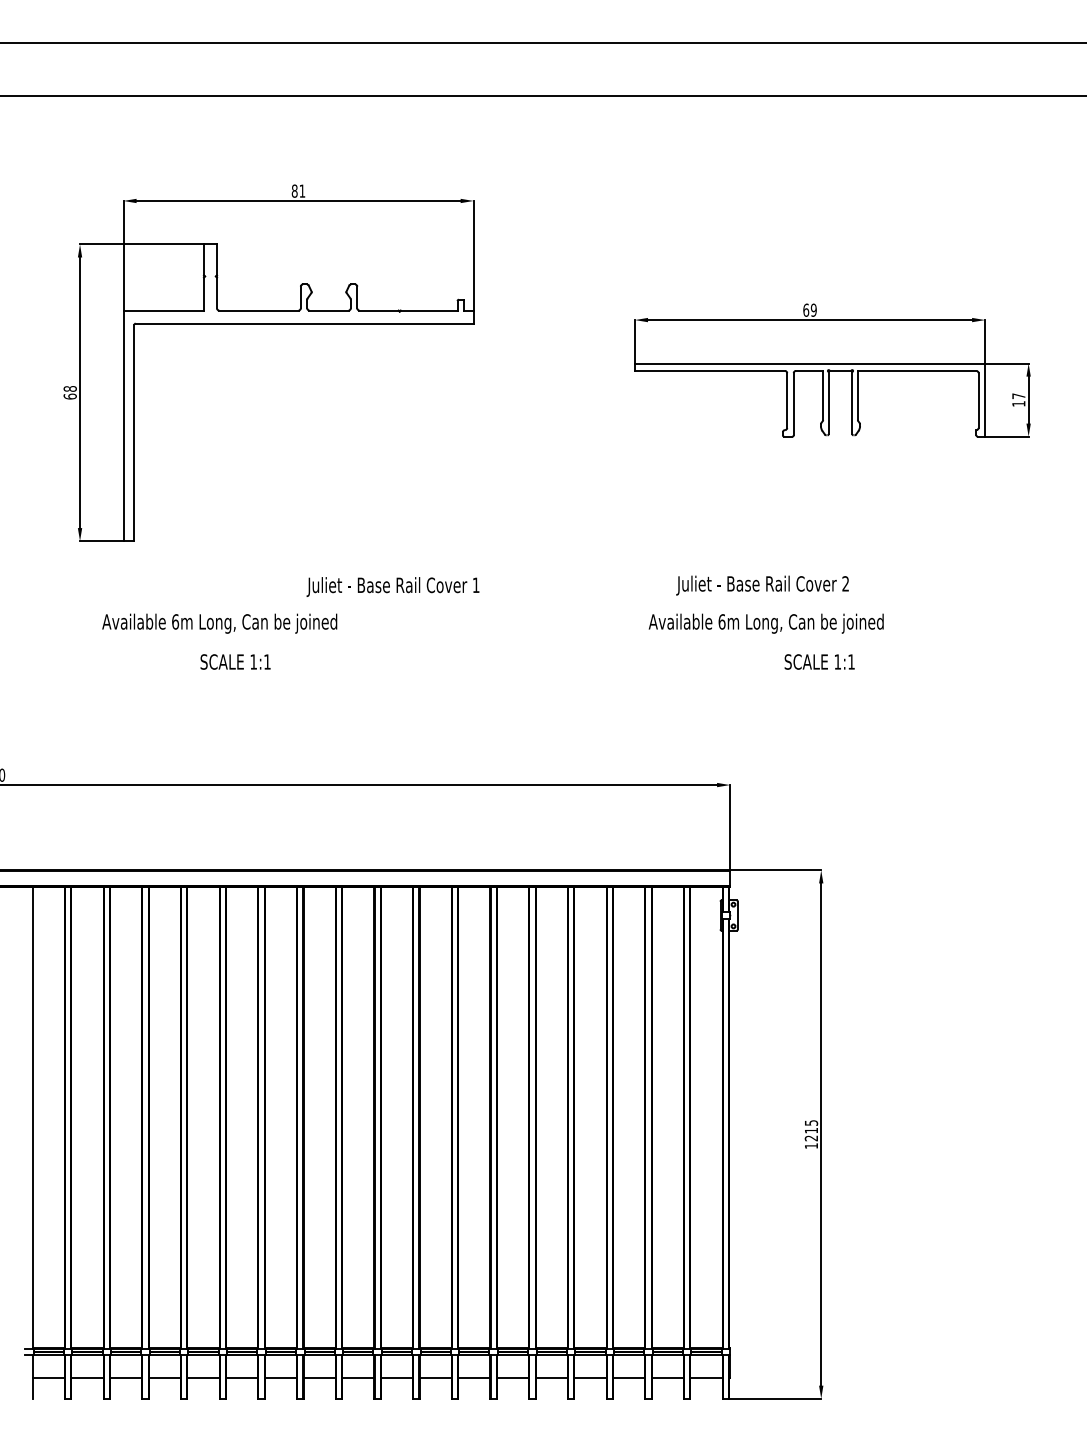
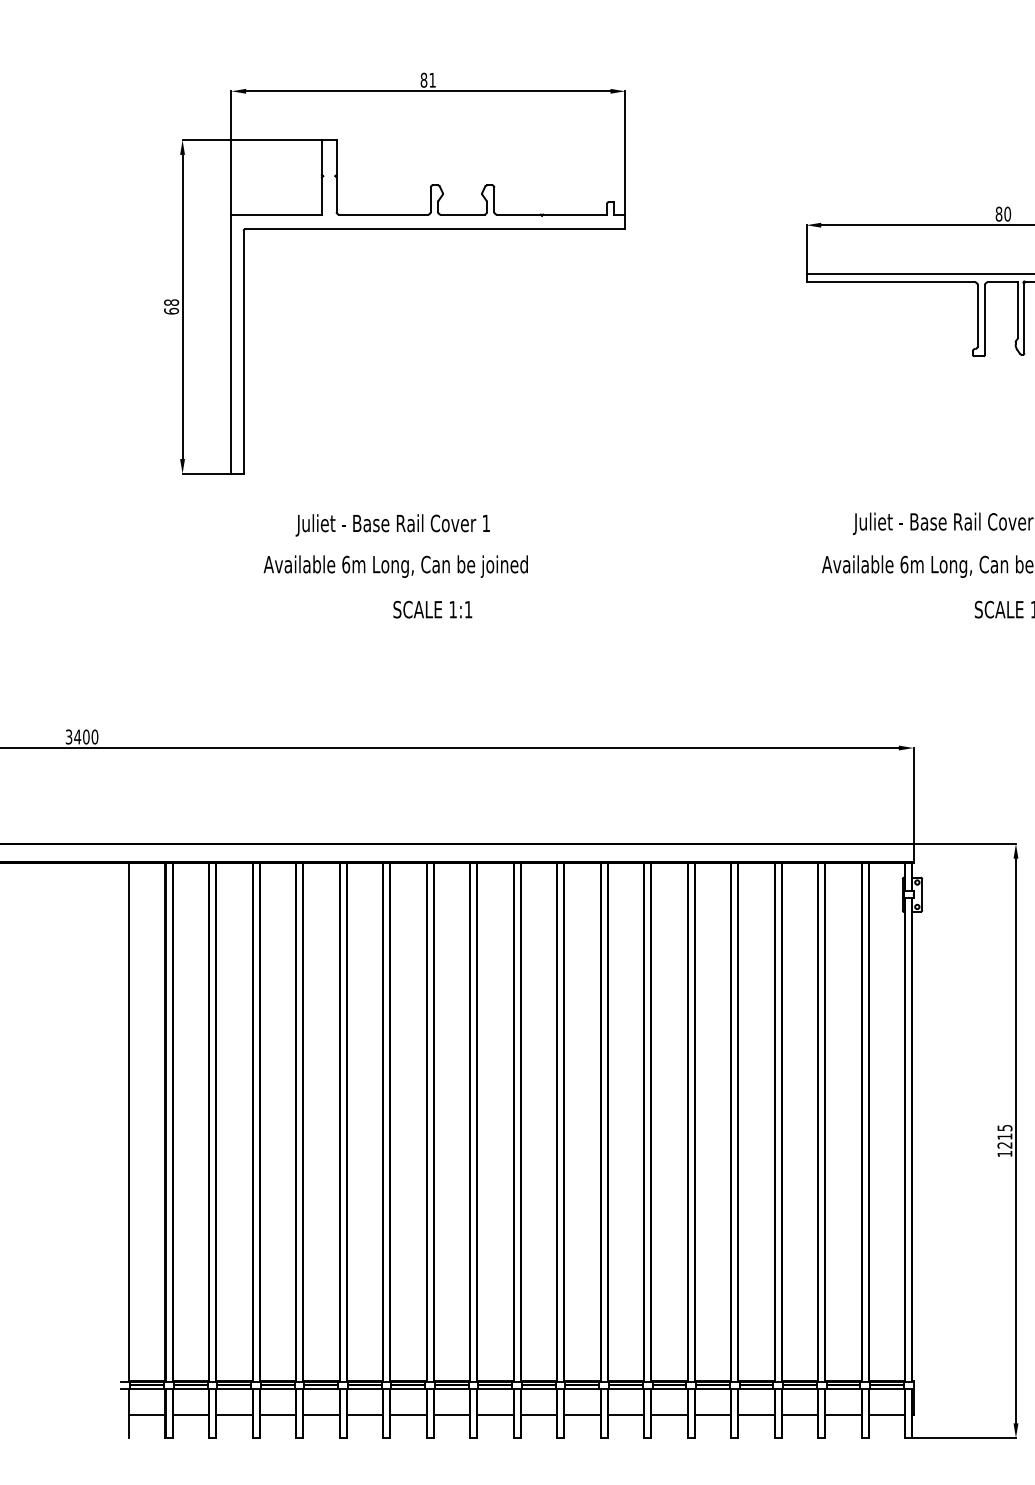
text: (809, 309) -> (1002, 213), 69 -> 80
text: (392, 586) -> (392, 524), moved
text: (219, 623) -> (395, 566), moved
text: (235, 661) -> (432, 609), moved

